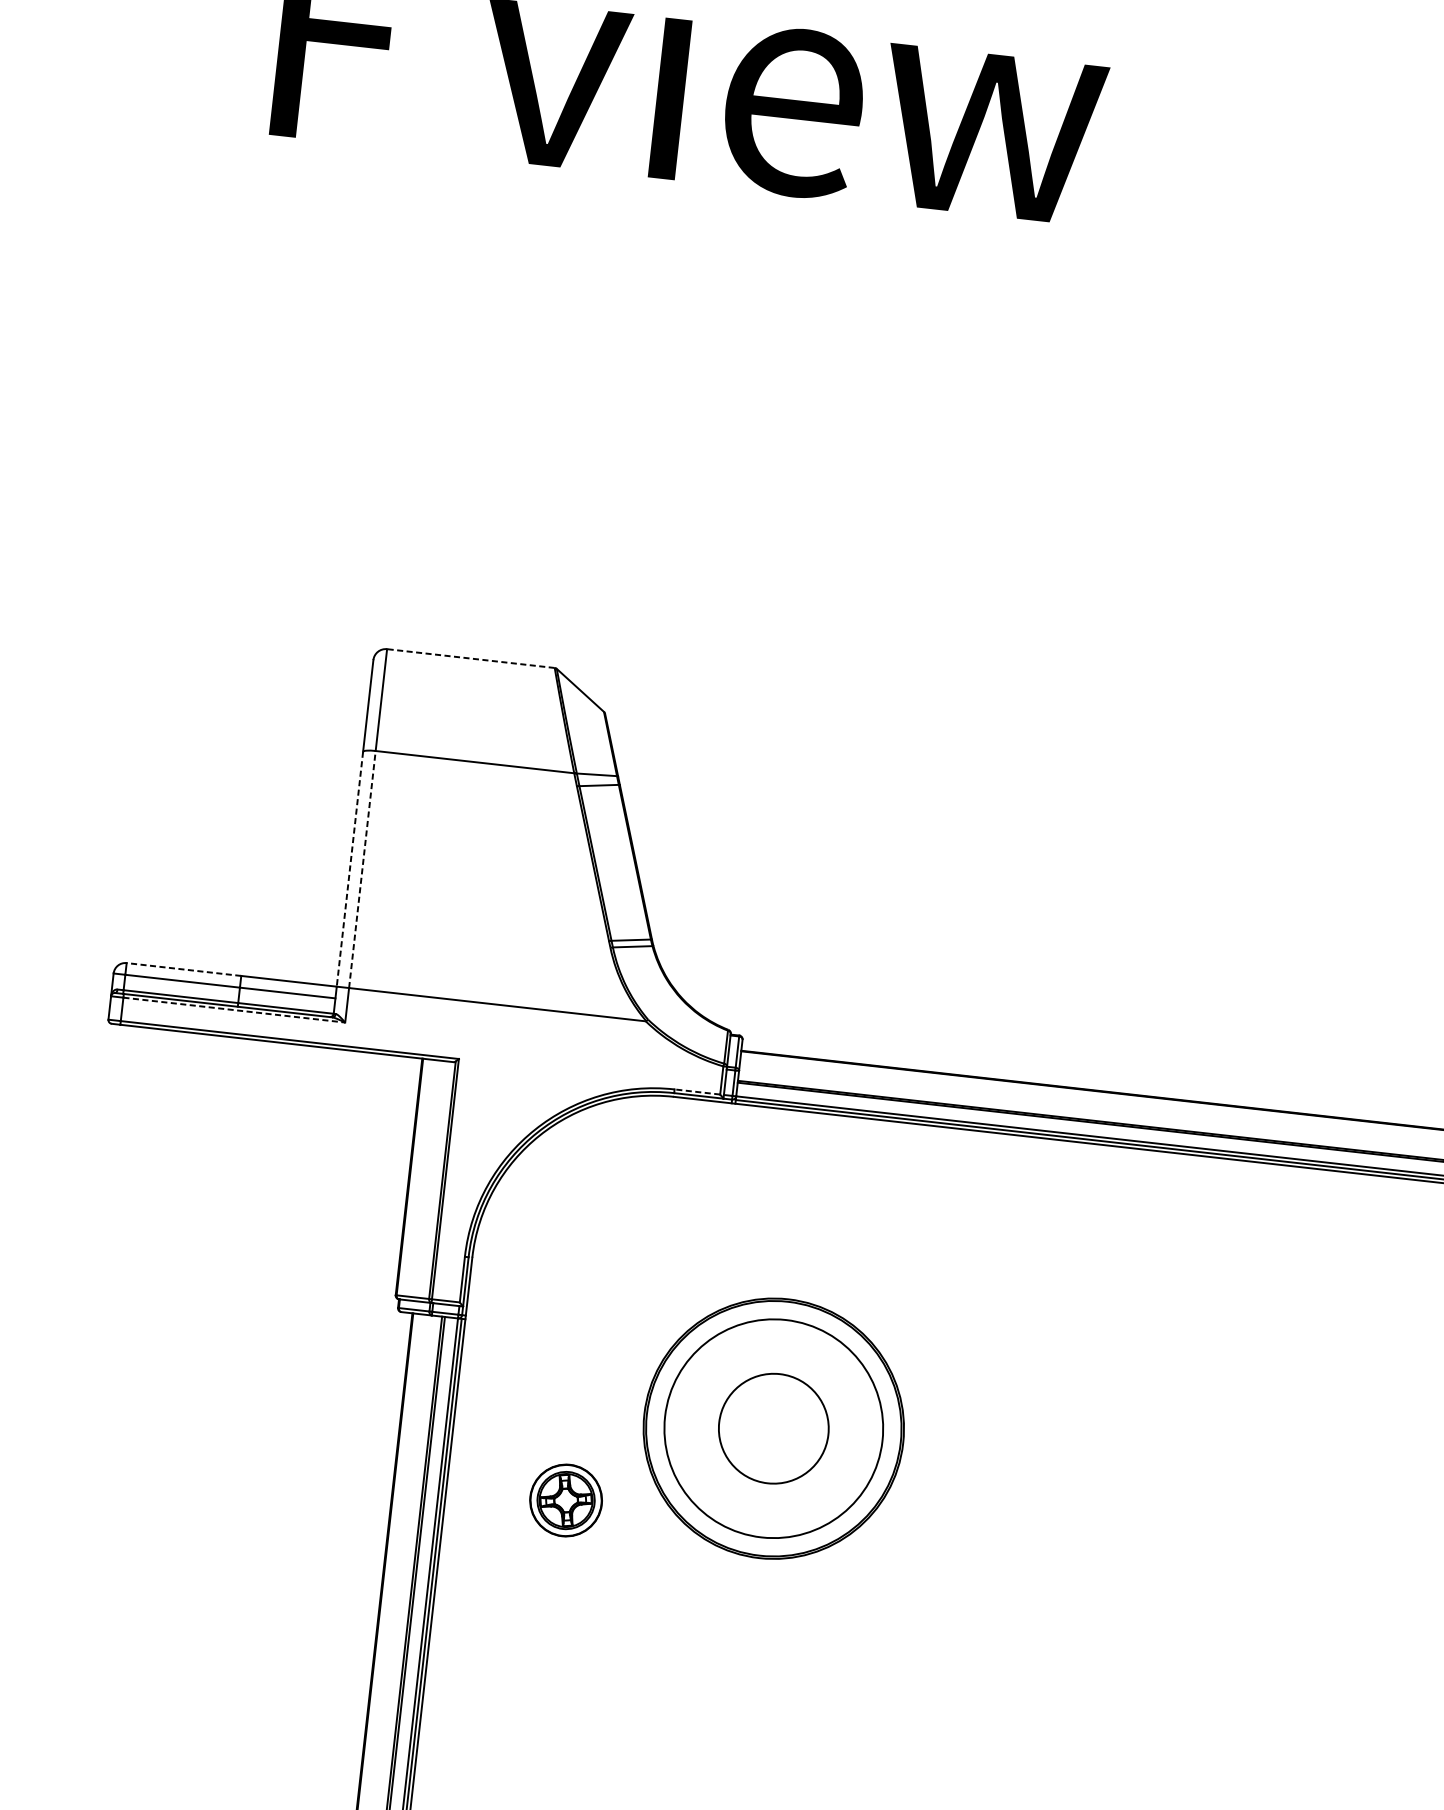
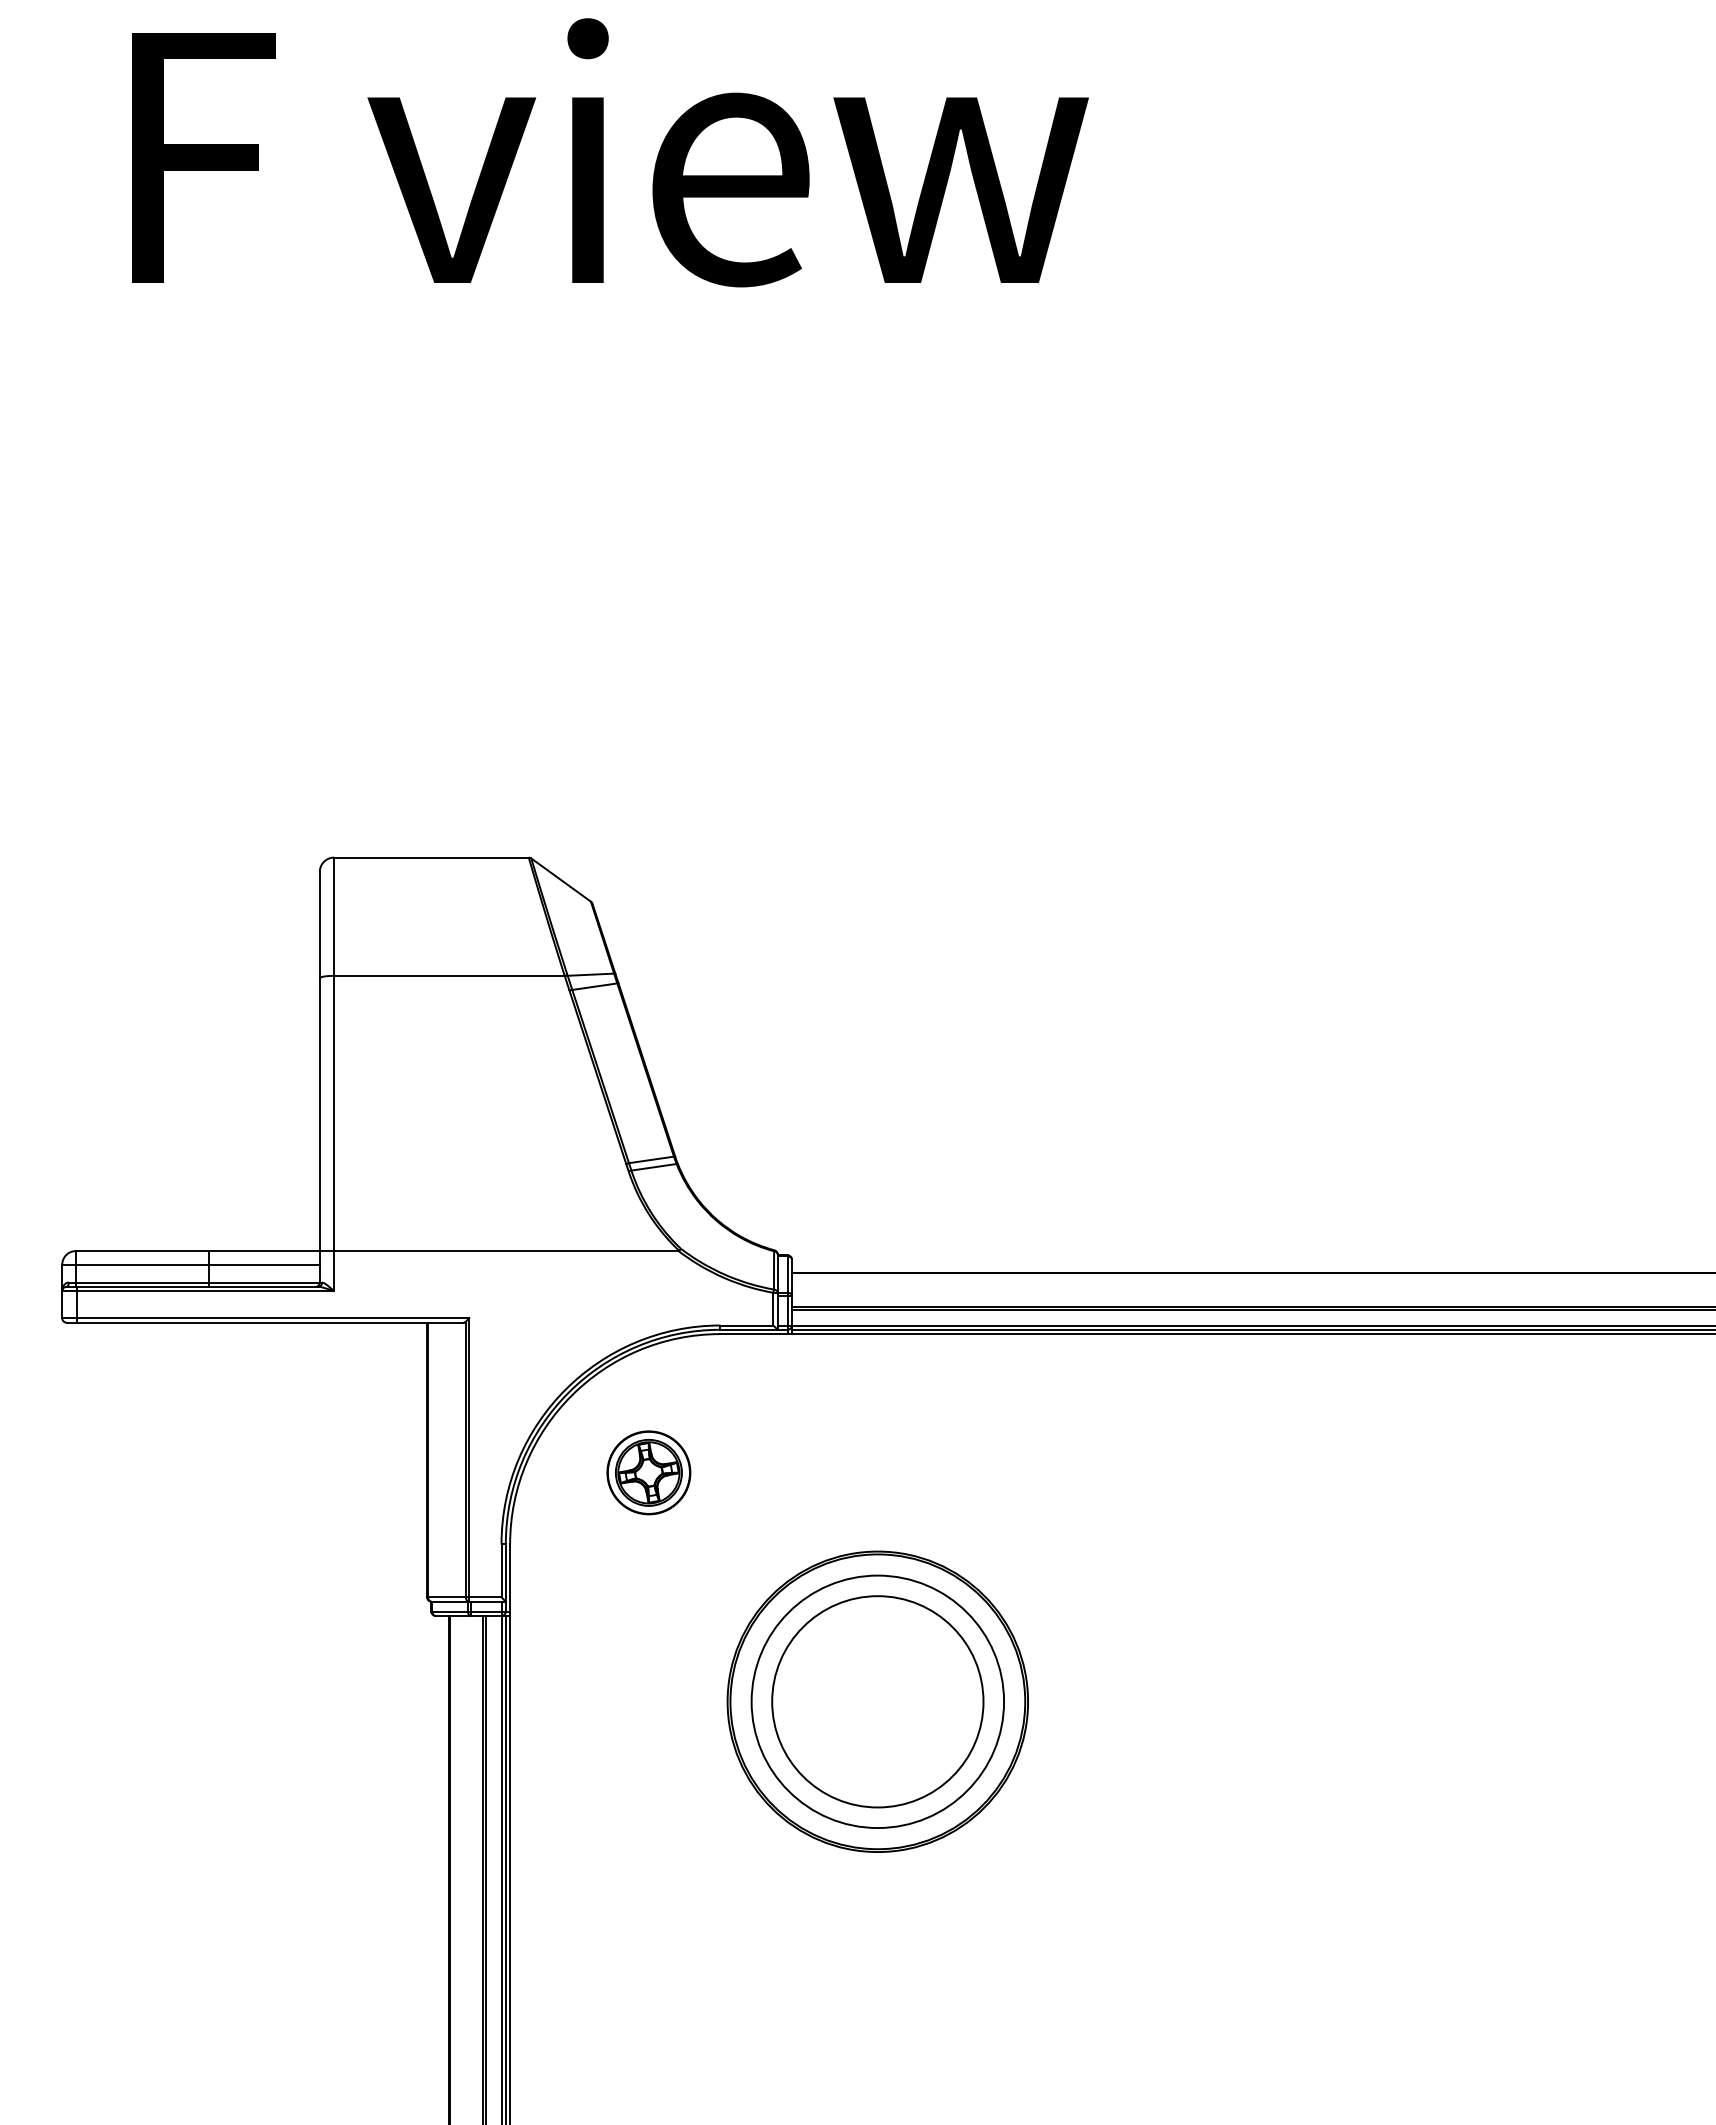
line: (470, 658) -> (430, 857), dashed -> solid
line: (349, 869) -> (319, 1115), dashed -> solid
line: (362, 869) -> (334, 1113), dashed -> solid
line: (184, 969) -> (142, 1251), dashed -> solid
line: (234, 1010) -> (205, 1291), dashed -> solid
line: (697, 1091) -> (746, 1325), dashed -> solid
circle: (773, 1428) -> (877, 1701), size x1.67
part: (565, 1500) -> (648, 1472), moved

